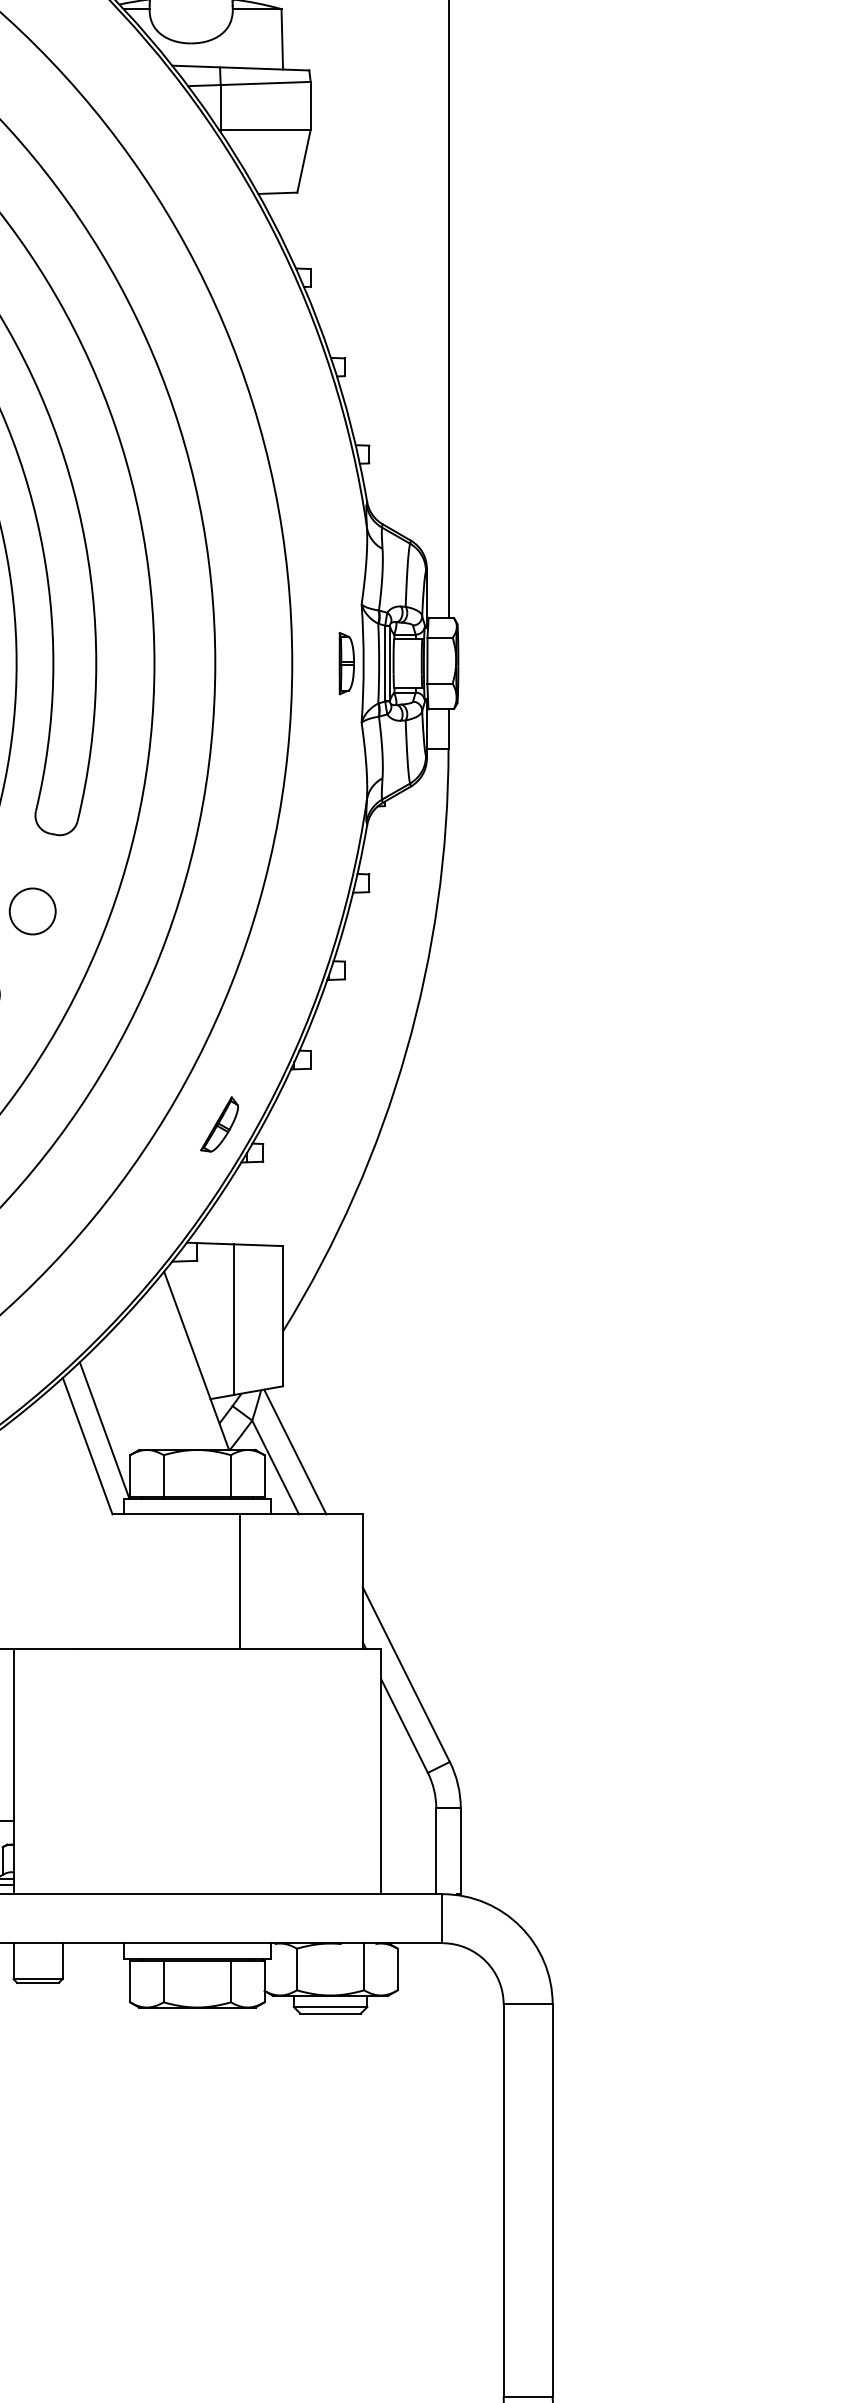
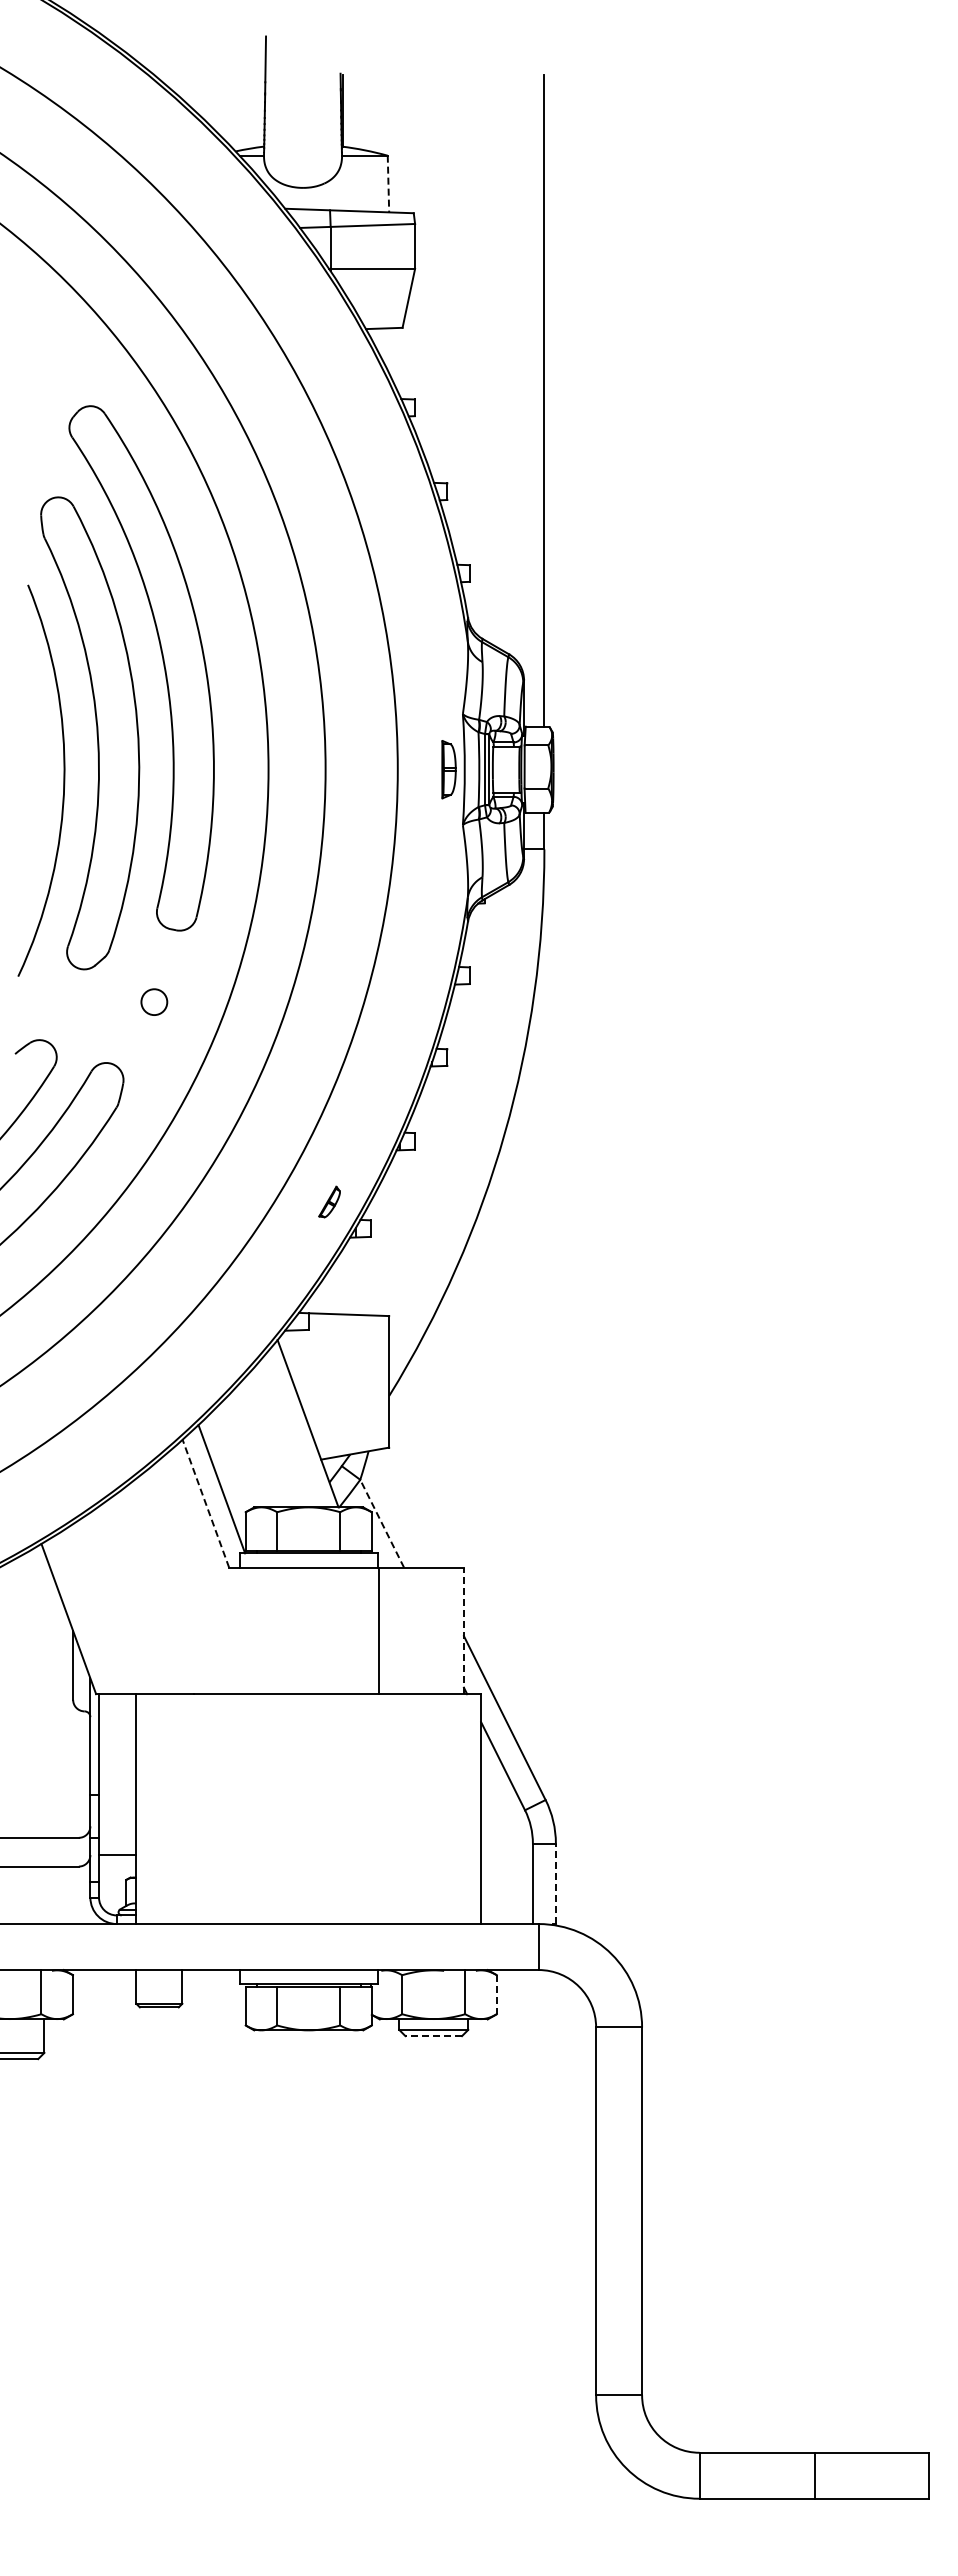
line: (282, 39) -> (388, 184), solid -> dashed
circle: (31, 910) -> (153, 1001), size x0.6
part: (219, 1123) -> (329, 1201), size x0.6
line: (234, 1319) -> (343, 1384), removed
line: (87, 1445) -> (205, 1503), solid -> dashed
line: (295, 1451) -> (400, 1508), removed
line: (274, 1467) -> (381, 1523), solid -> dashed
line: (240, 1581) -> (379, 1630), moved
line: (362, 1581) -> (463, 1630), solid -> dashed
line: (460, 1850) -> (555, 1883), solid -> dashed
line: (397, 1969) -> (496, 1994), solid -> dashed
line: (330, 2014) -> (433, 2036), solid -> dashed

